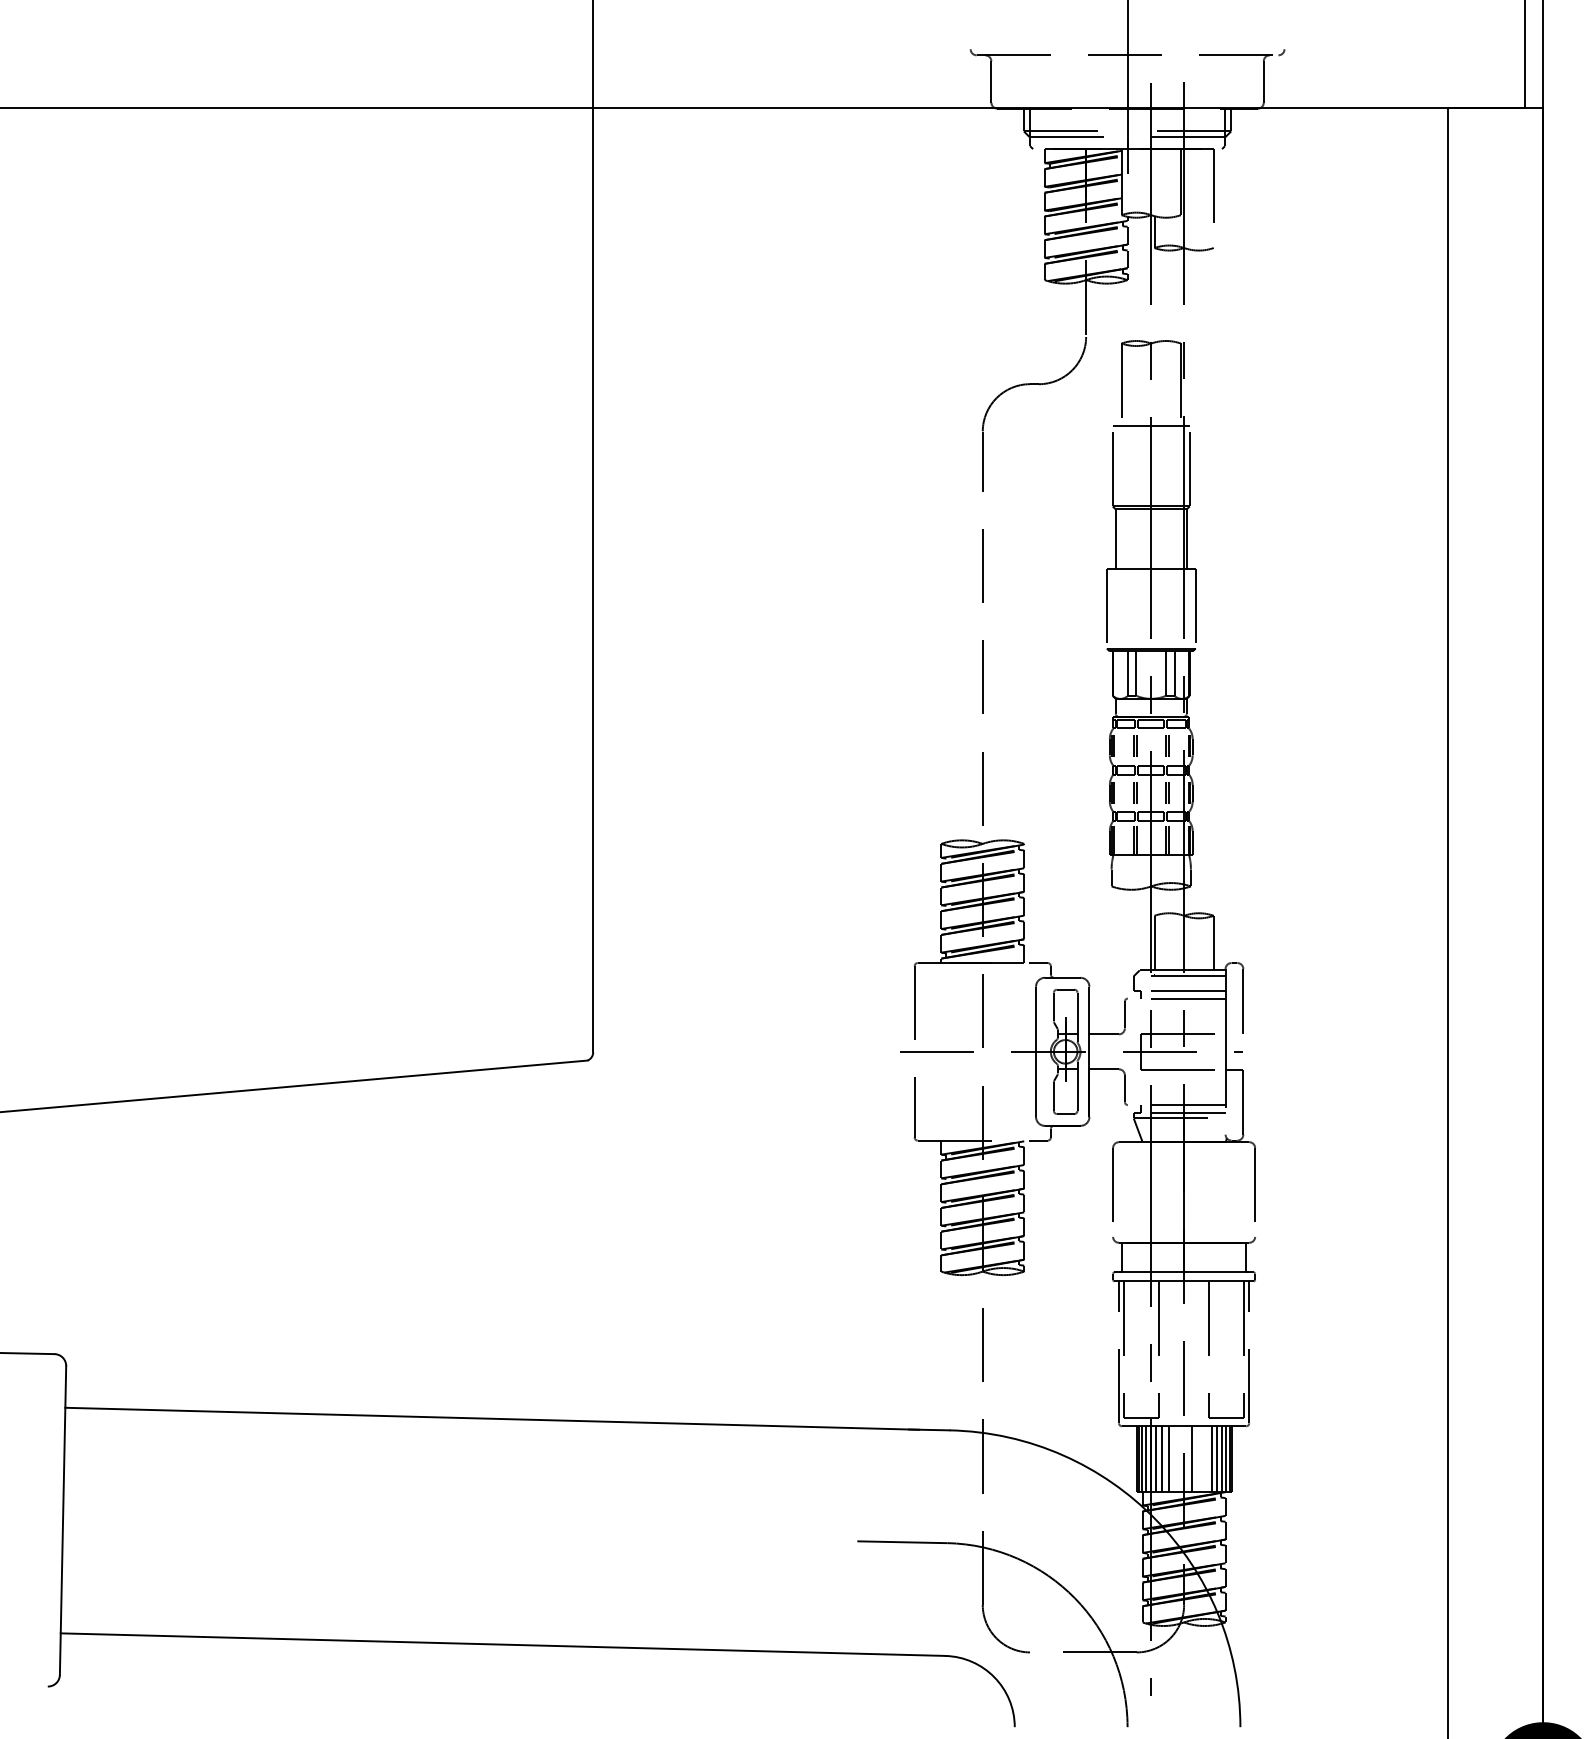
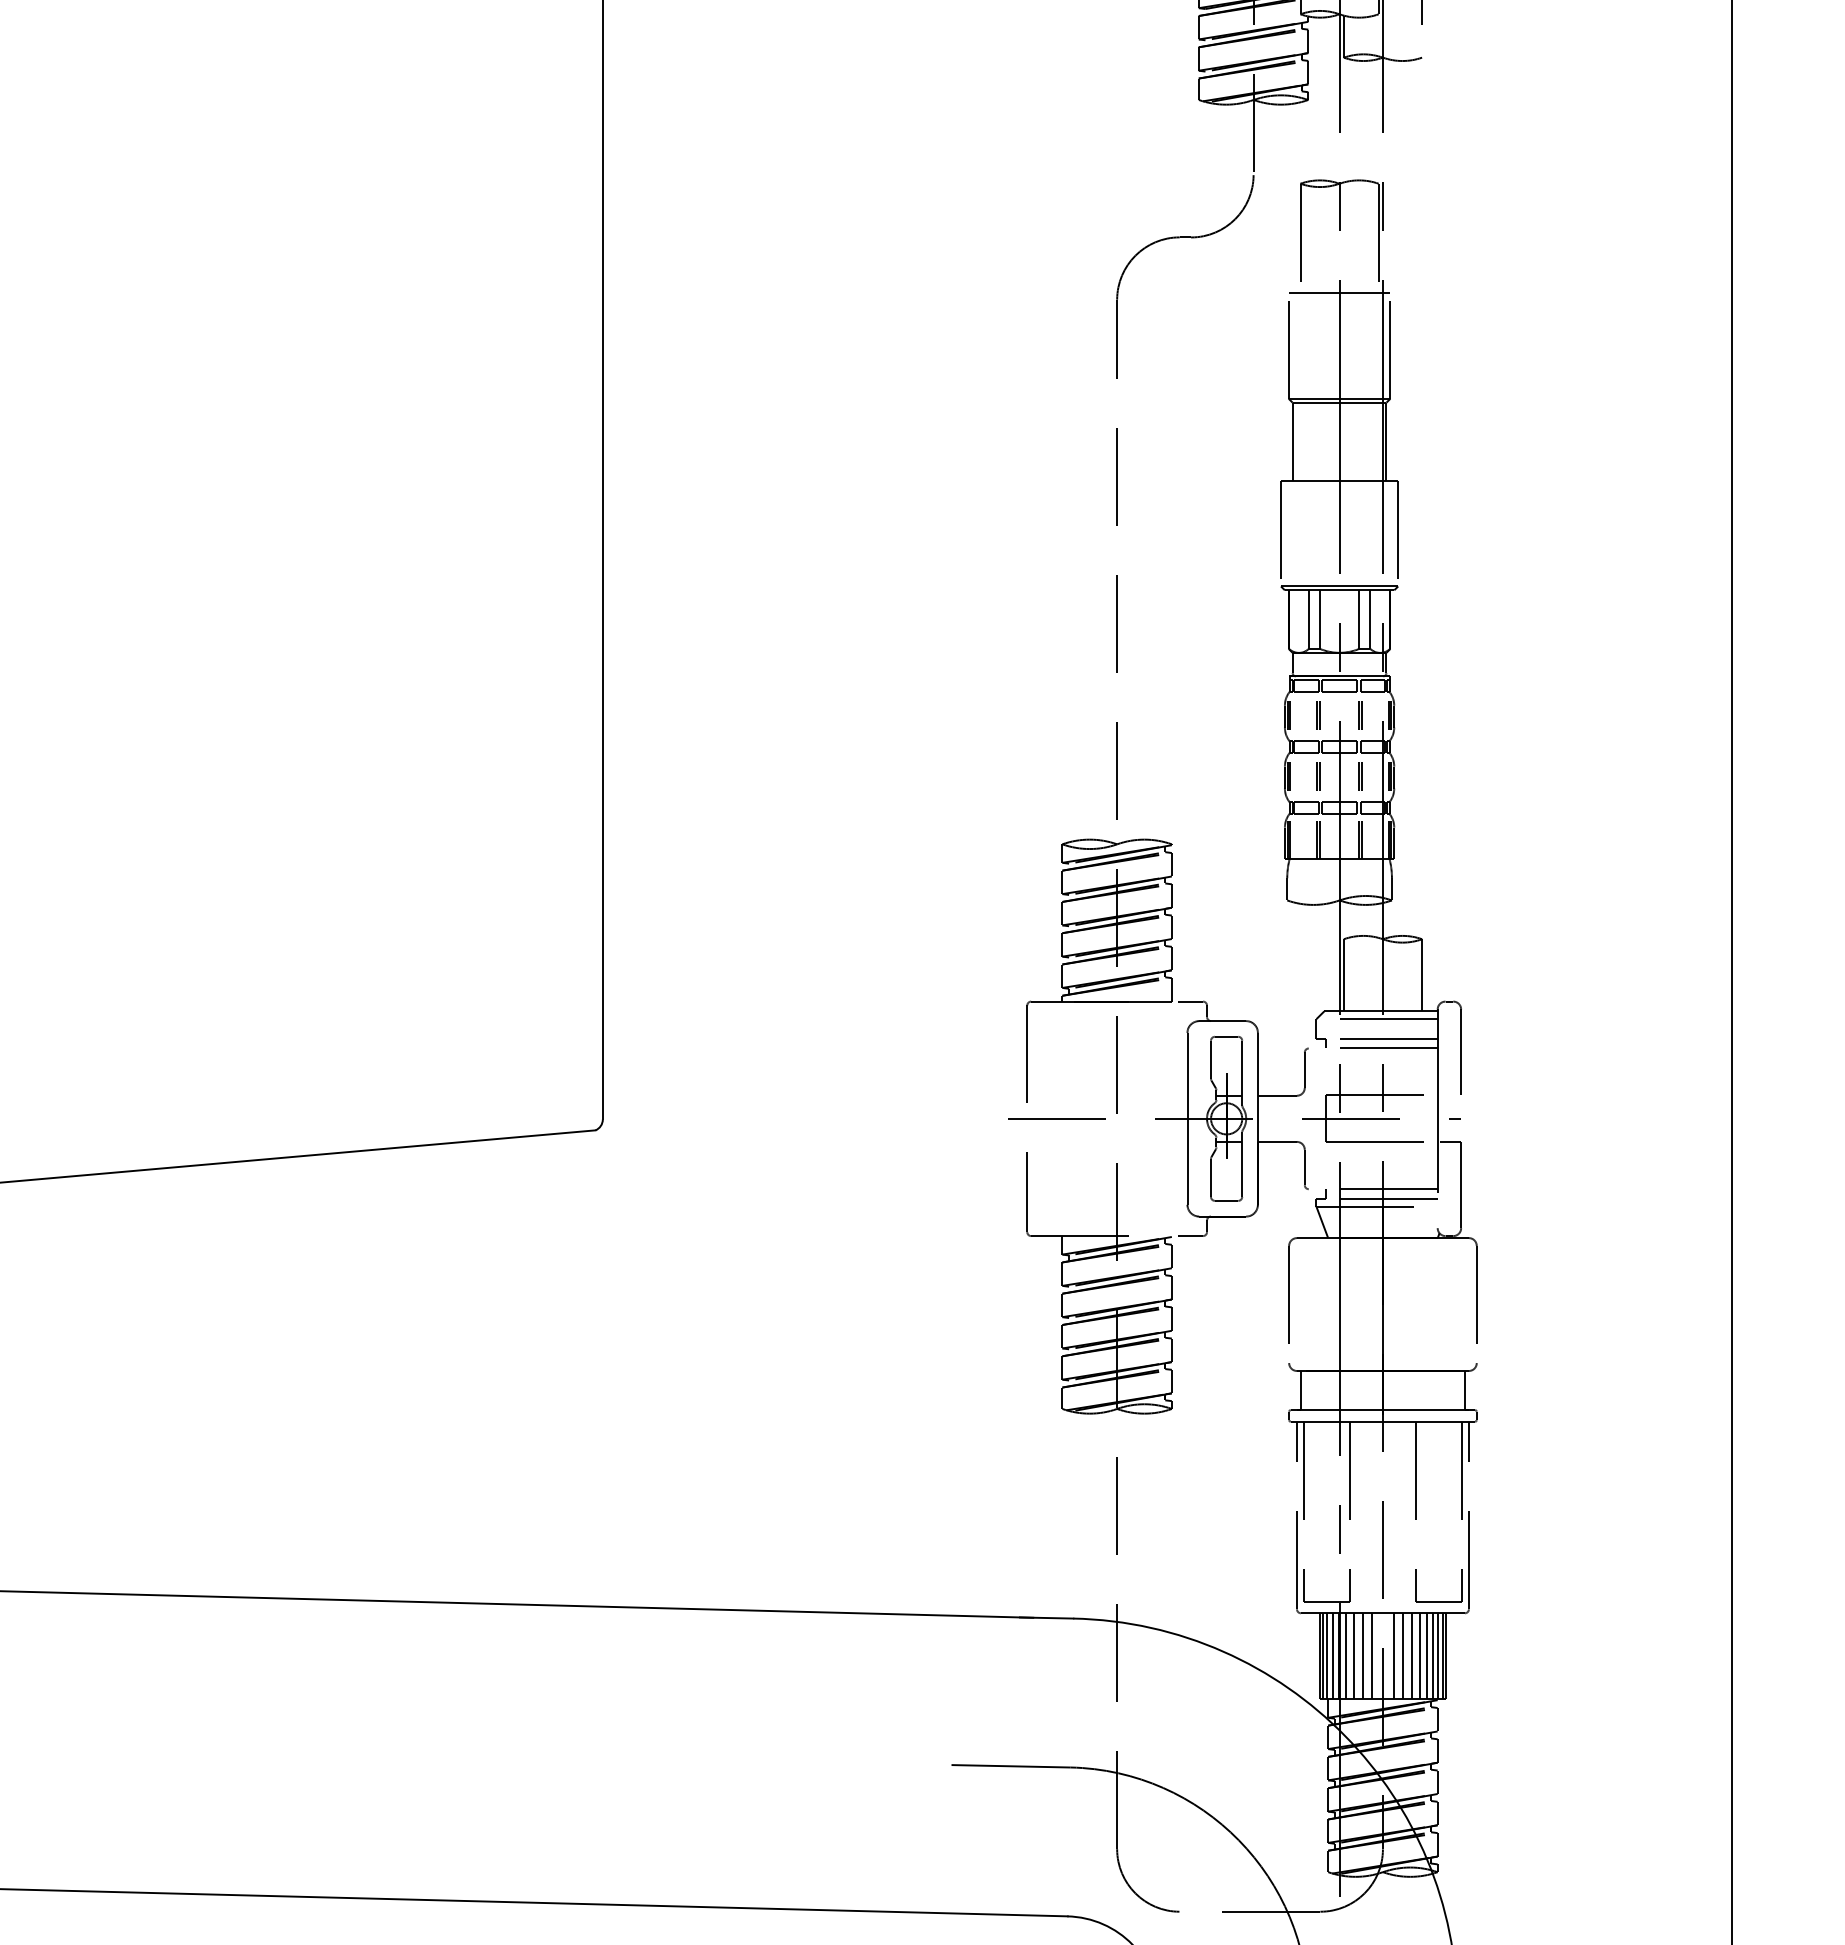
line: (1175, 1458) -> (1371, 1655), added
line: (1199, 1458) -> (1403, 1655), added
line: (1206, 1458) -> (1412, 1655), added

